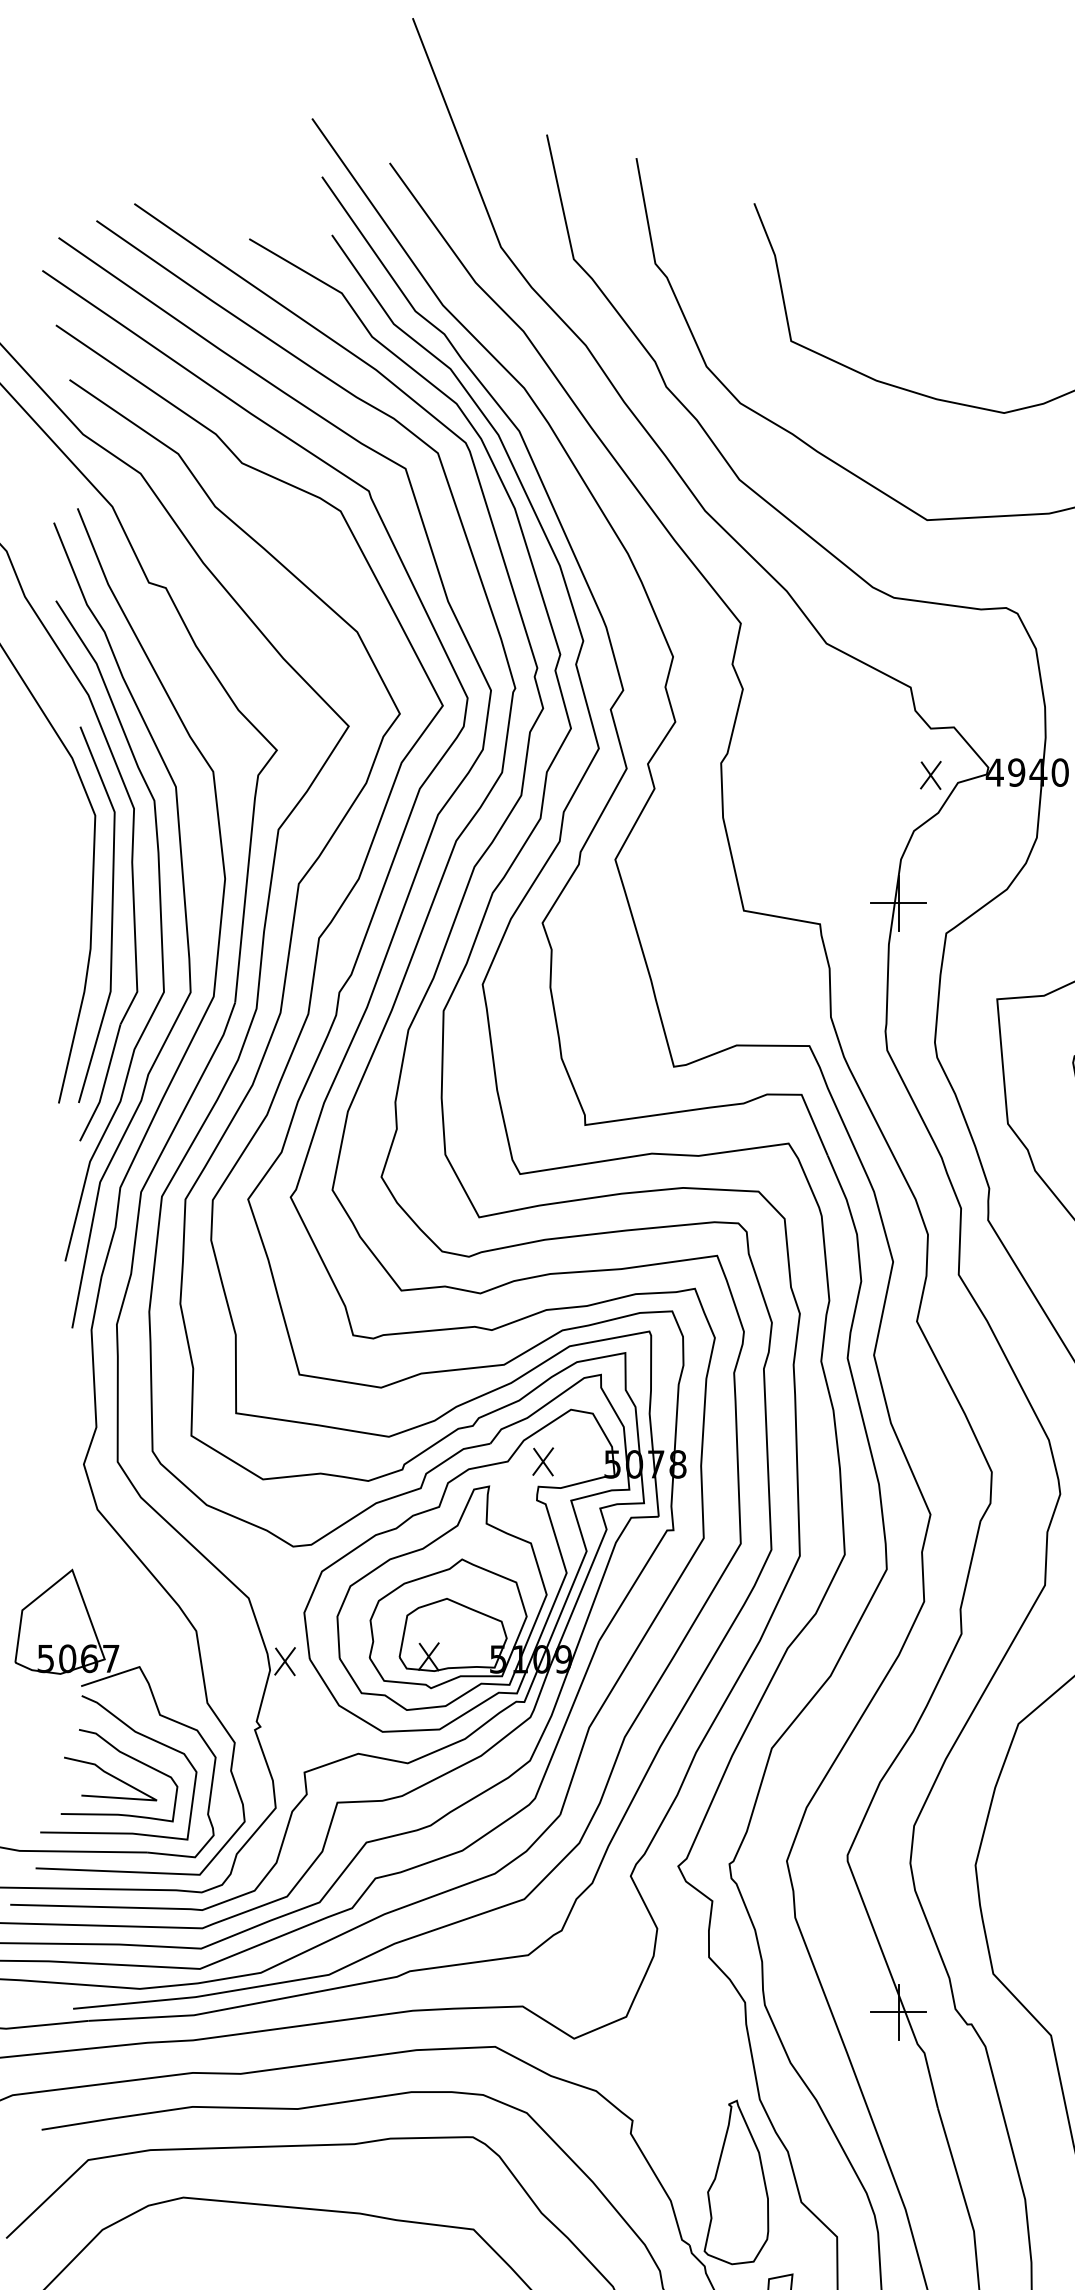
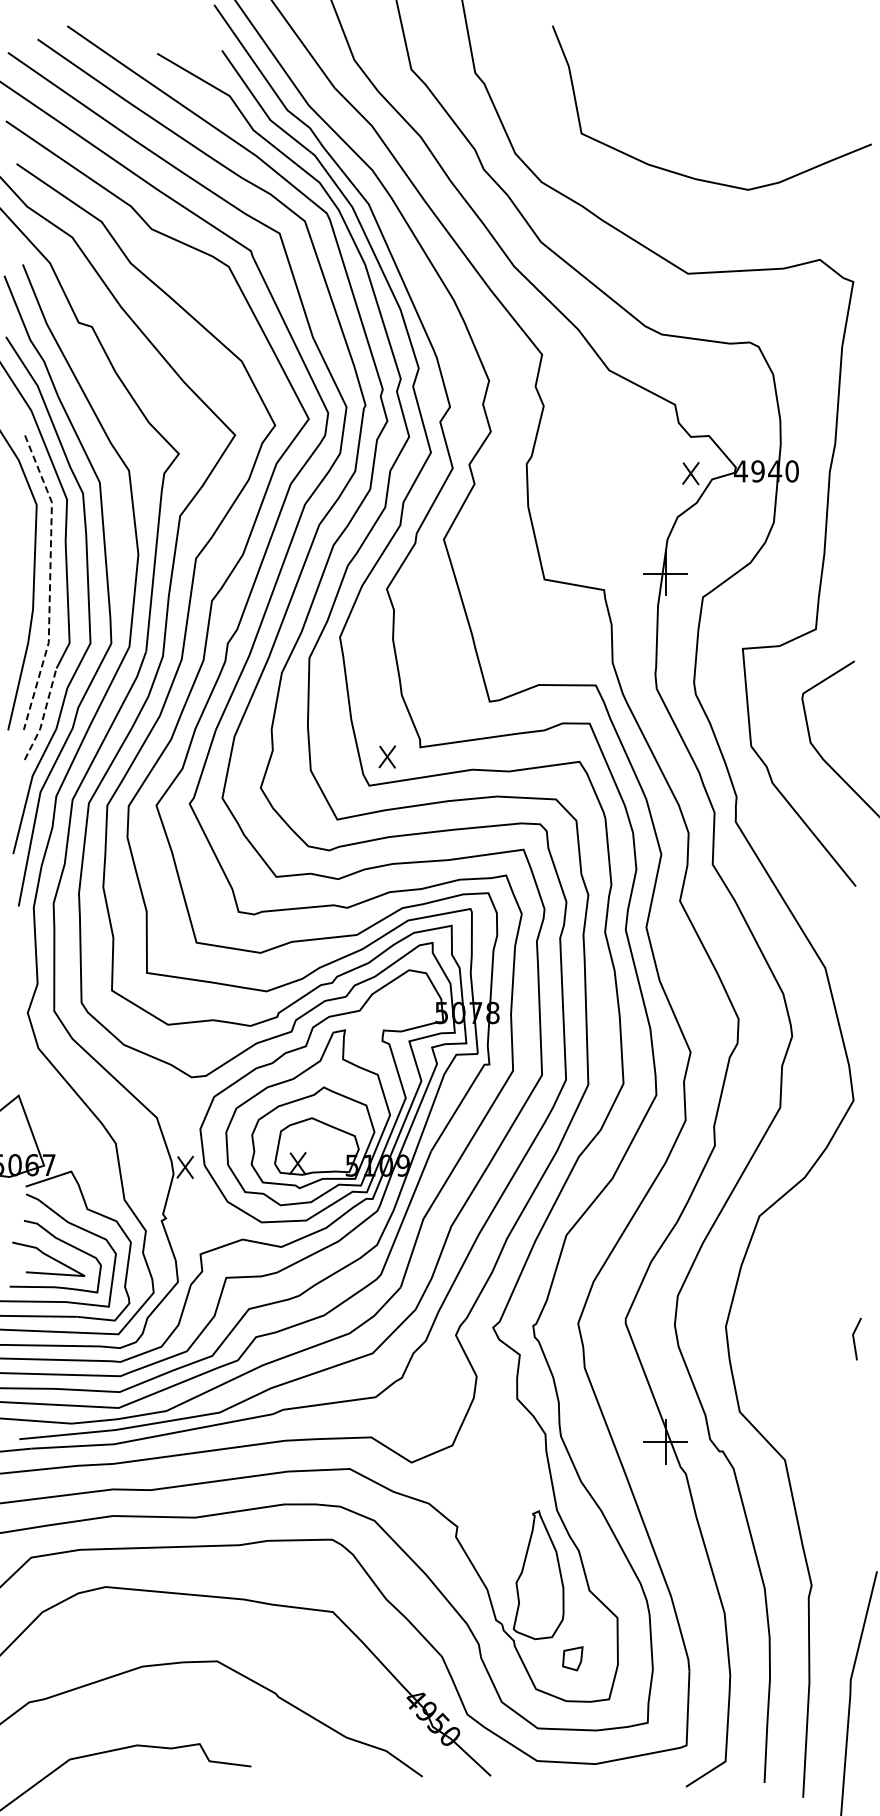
line: (112, 914) -> (50, 582), solid -> dashed
line: (103, 1085) -> (43, 716), solid -> dashed
part: (543, 1461) -> (387, 756), moved

